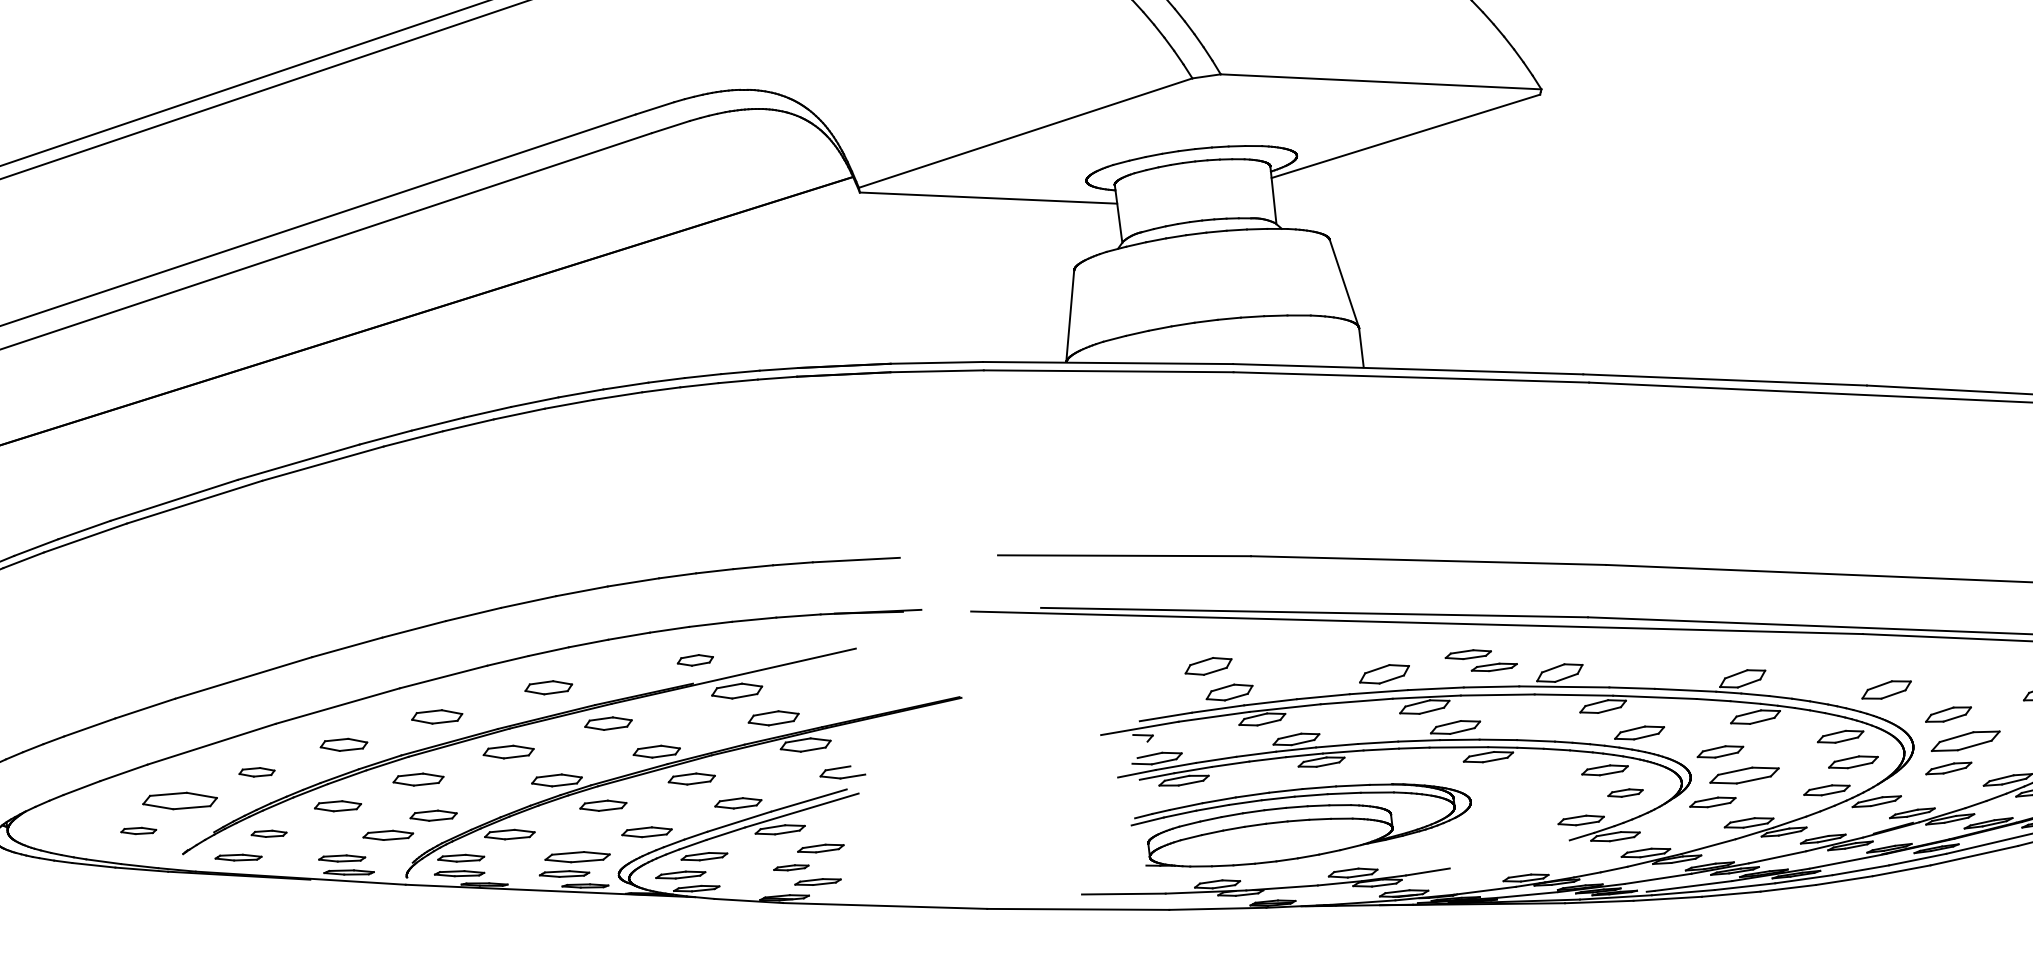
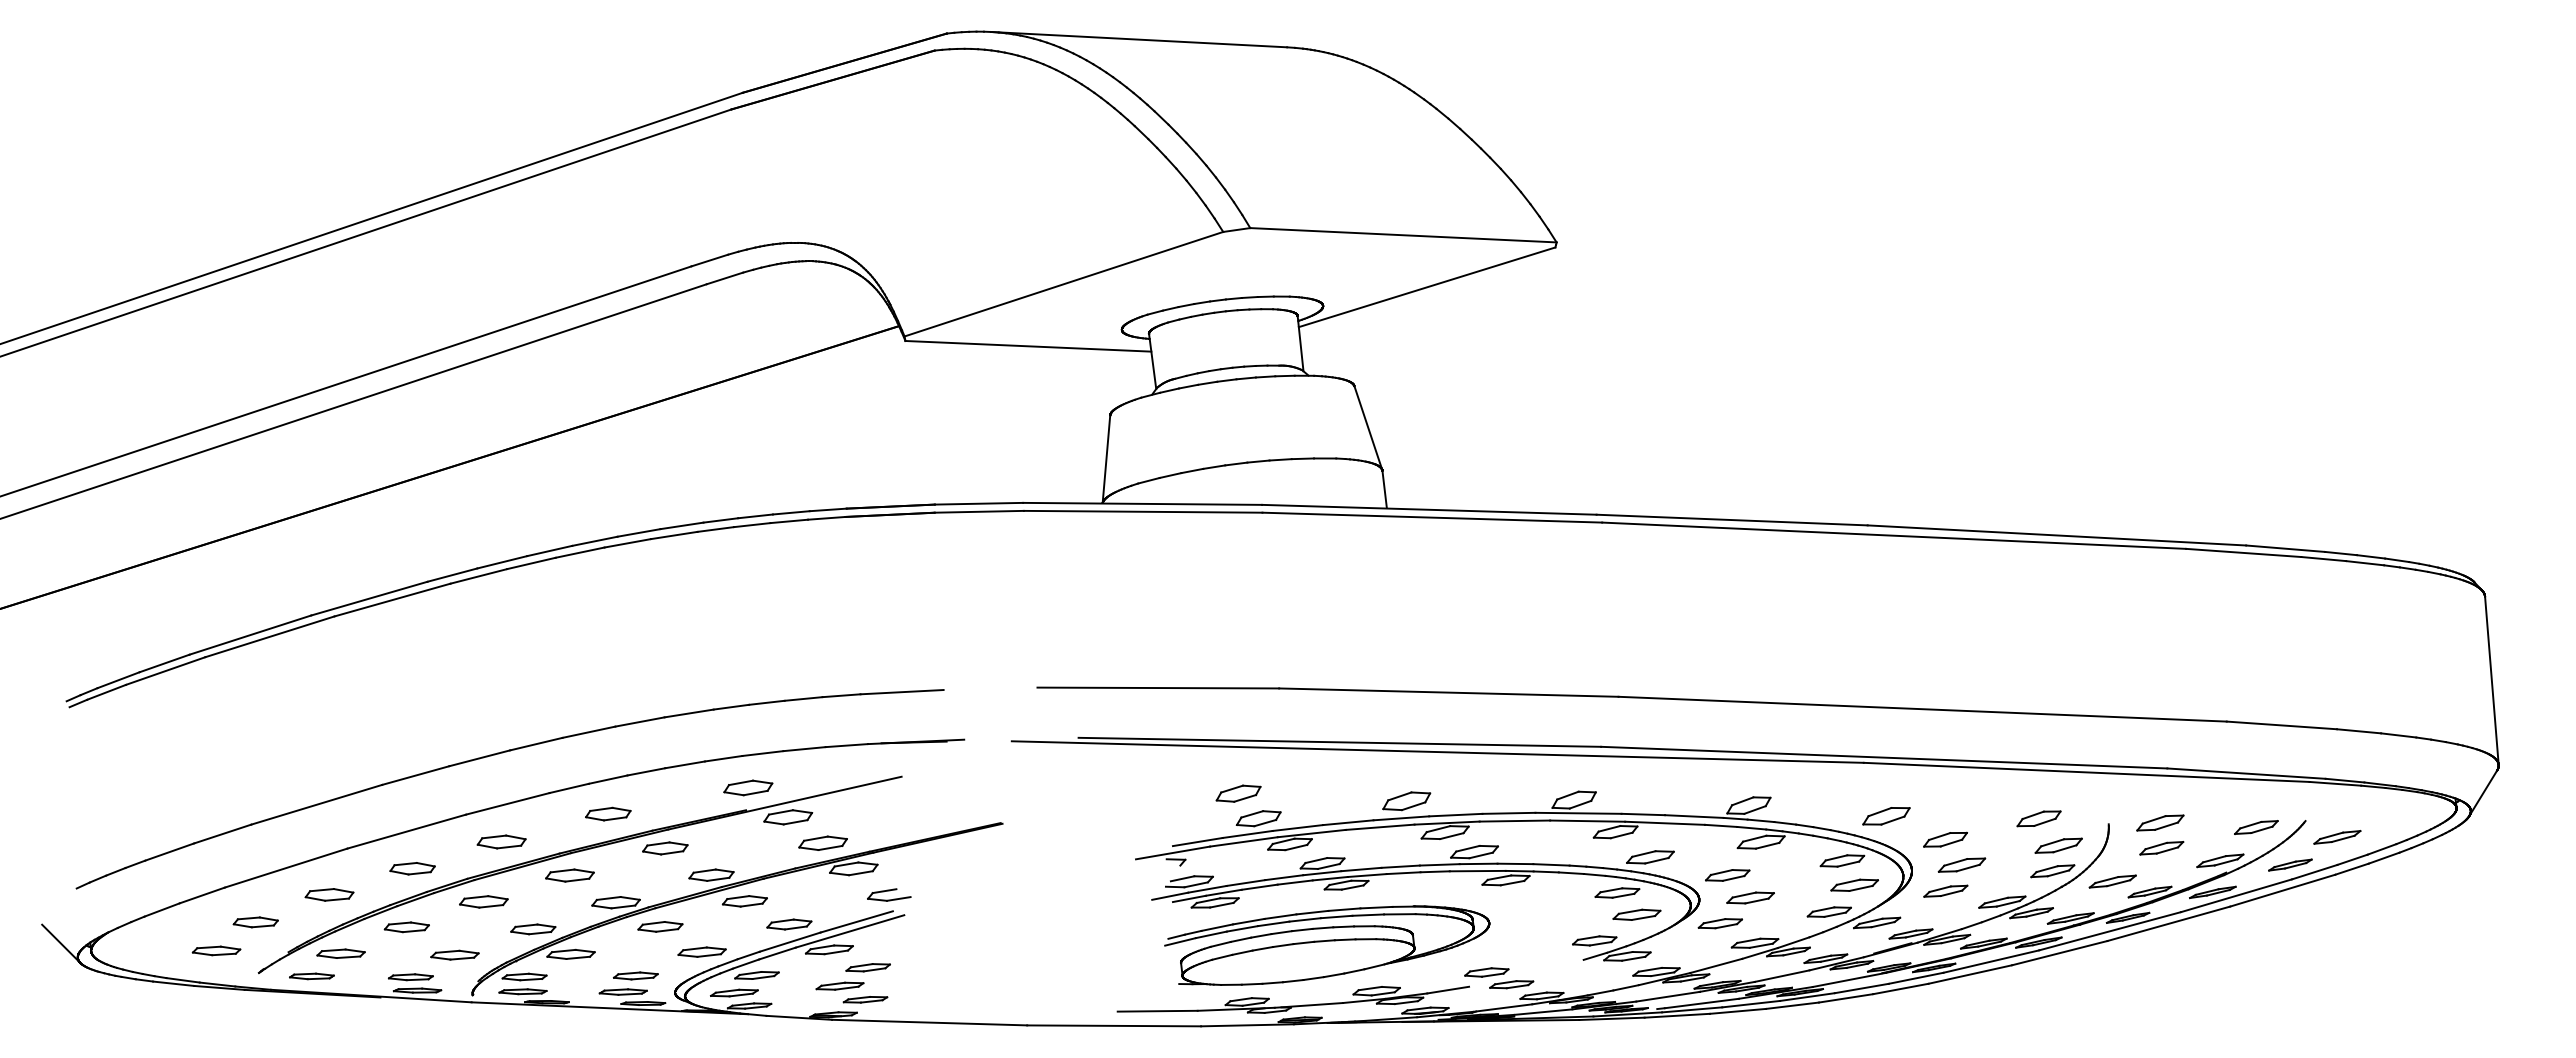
part: (695, 659) -> (748, 787), size x1.43
part: (1481, 660) -> (1499, 978), moved
part: (1965, 740) -> (1961, 864), size x0.71
part: (256, 771) -> (329, 894), size x1.43
part: (1744, 775) -> (1750, 897), size x0.71
part: (1625, 792) -> (1636, 914), size x1.43
part: (179, 801) -> (255, 922), size x0.62
part: (433, 815) -> (533, 929), moved
part: (138, 830) -> (216, 950), size x1.43
part: (268, 833) -> (340, 953), size x1.43
part: (577, 856) -> (635, 975), size x0.71
part: (790, 867) -> (839, 985), size x1.43

